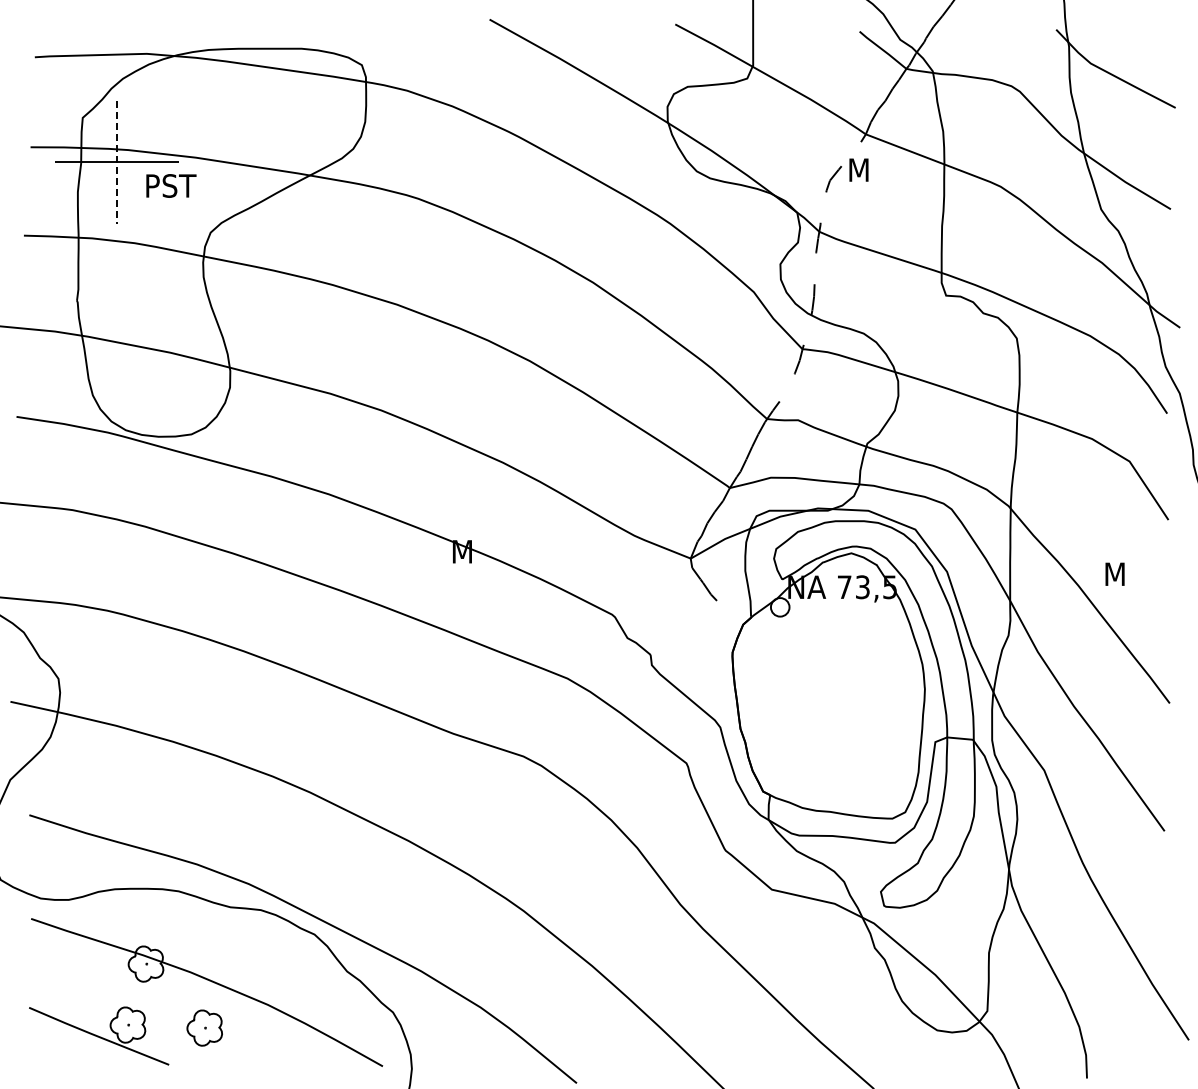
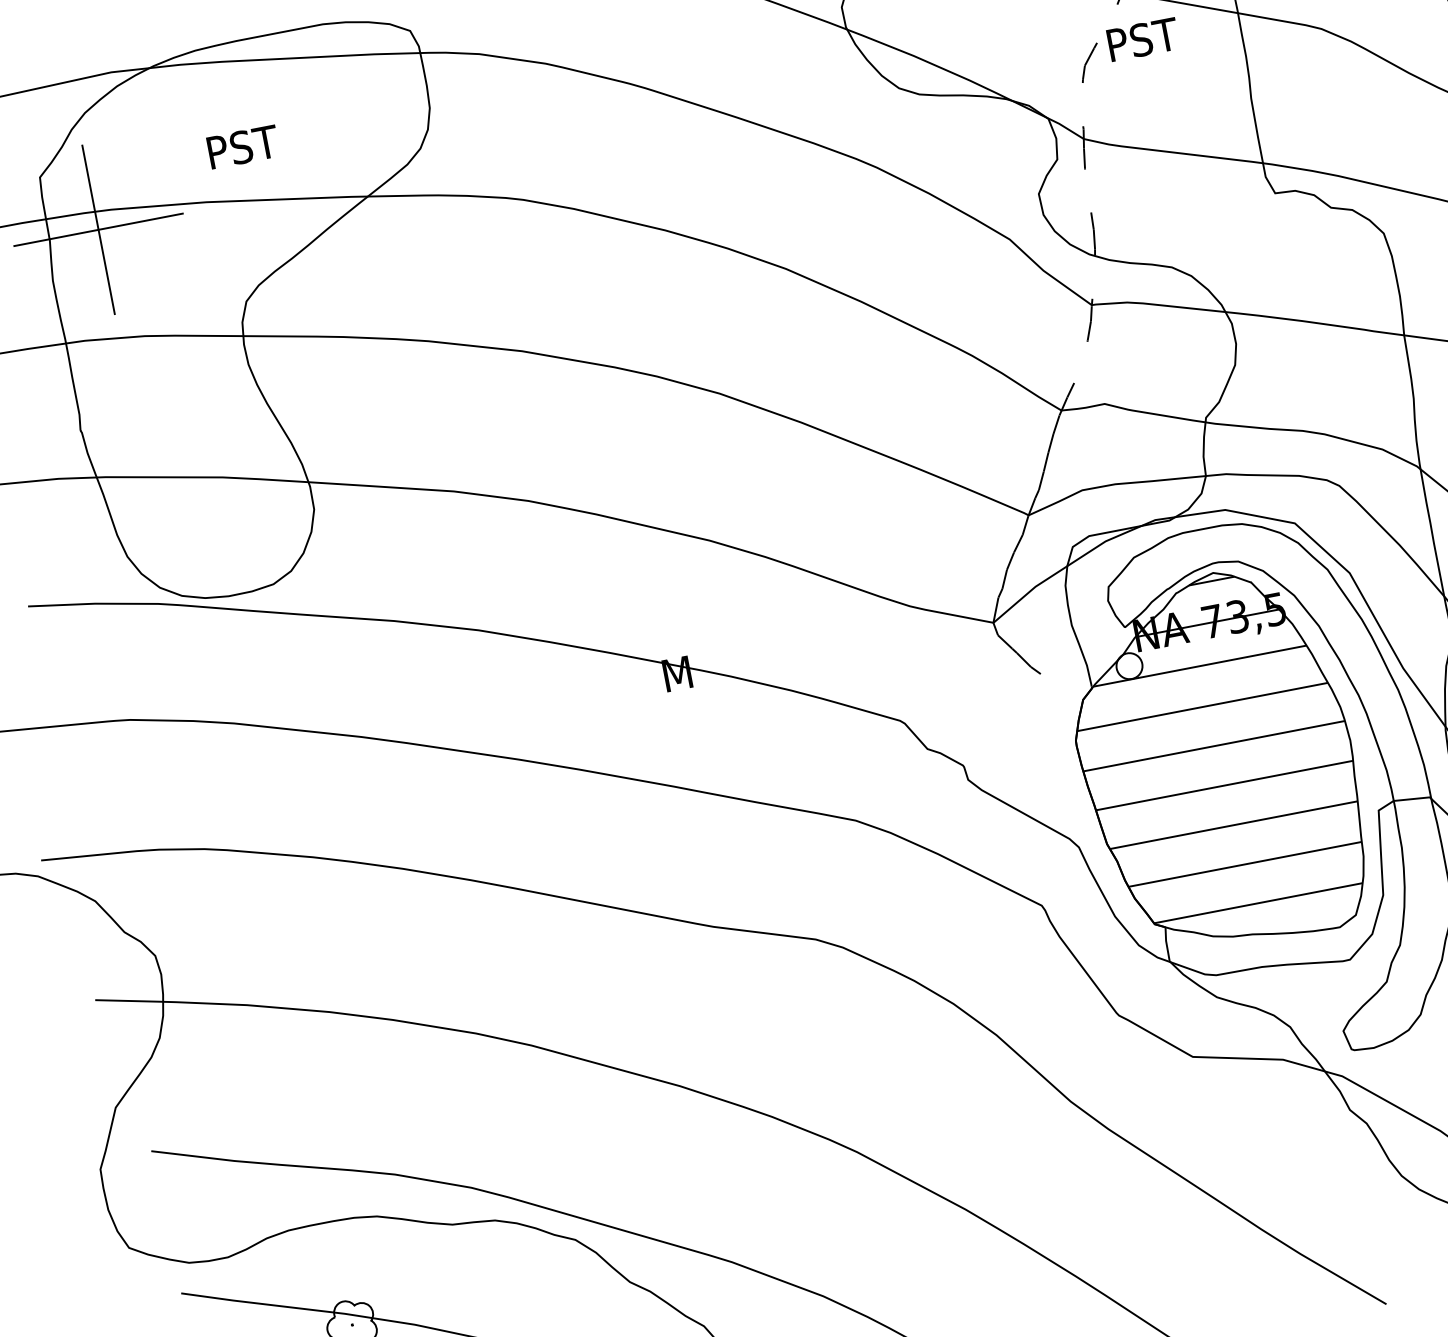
line: (116, 162) -> (98, 229), dashed -> solid
text: (875, 170) -> (1144, 39), M -> PST
text: (171, 185) -> (243, 146), moved
hatch: (828, 674) -> (1213, 745), added

